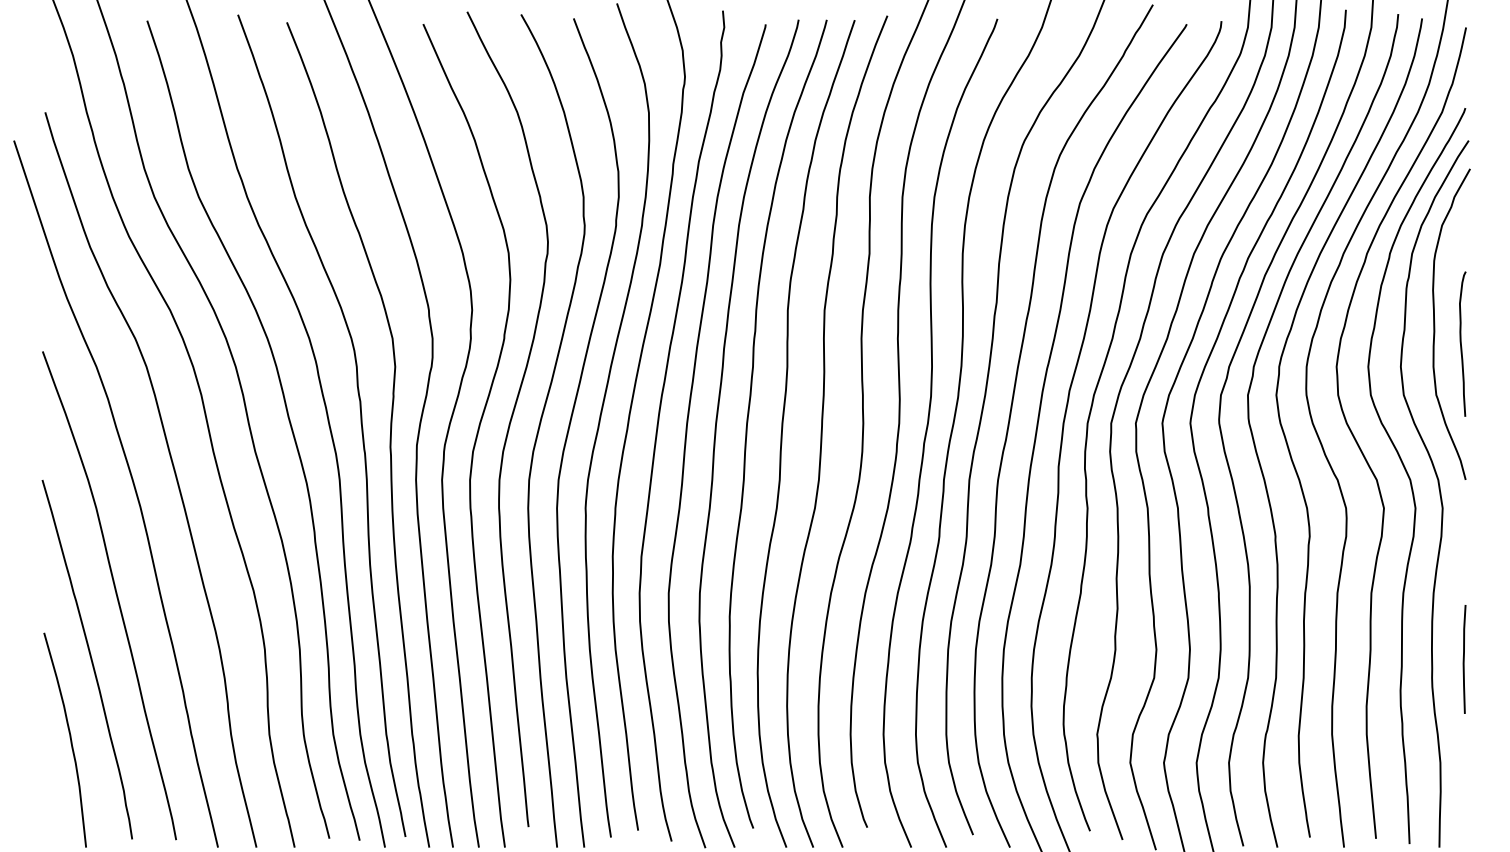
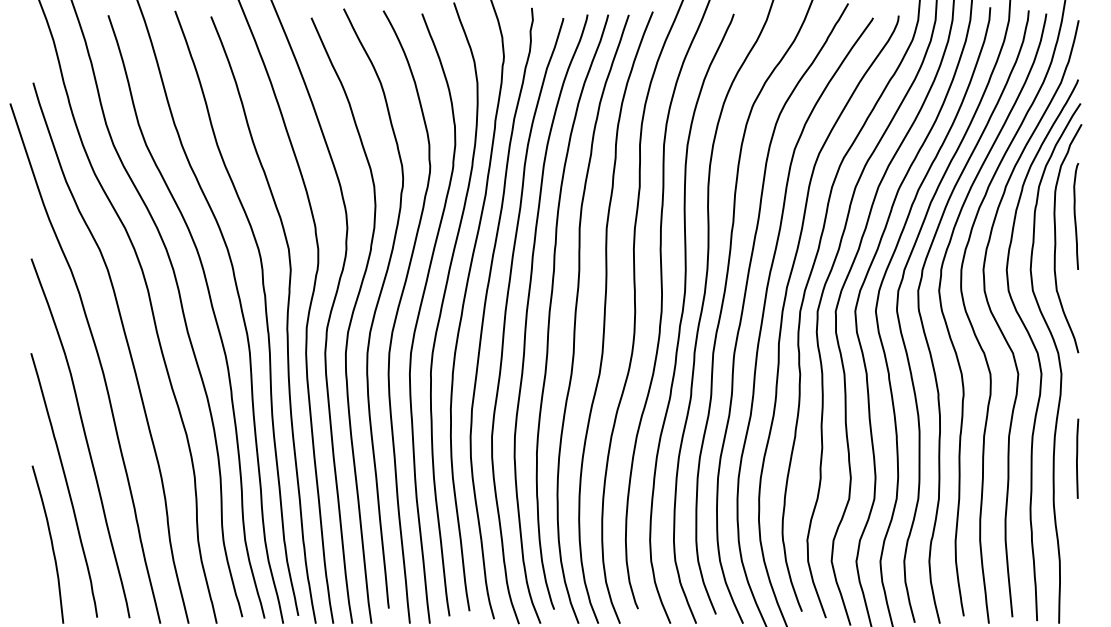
curve: (1461, 343) -> (1075, 216), moved
curve: (1464, 659) -> (1077, 458), moved

